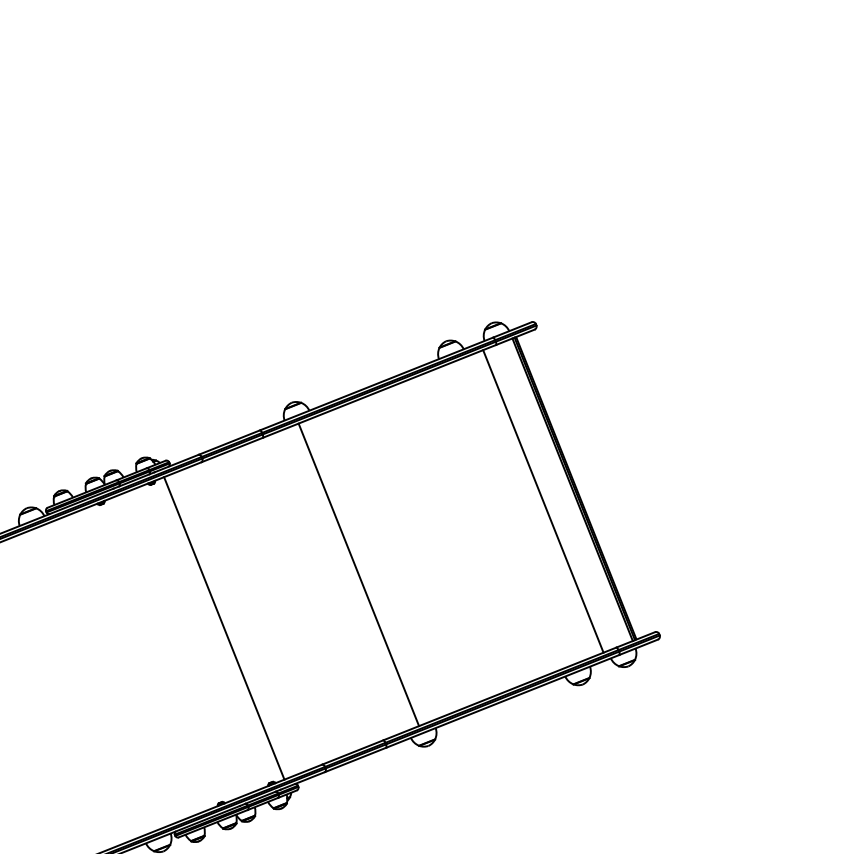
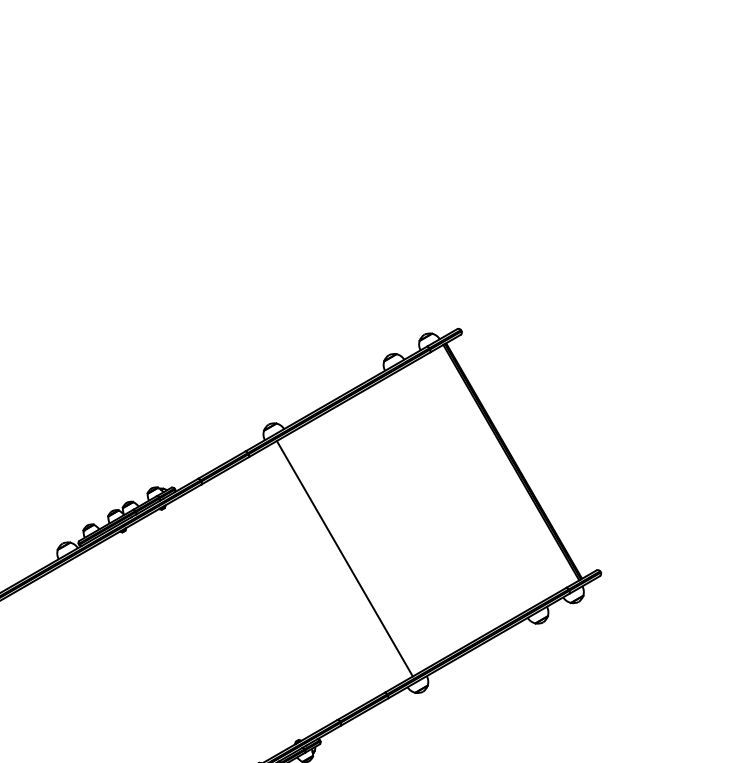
line: (543, 501) -> (488, 475), removed
line: (224, 627) -> (240, 618), removed

